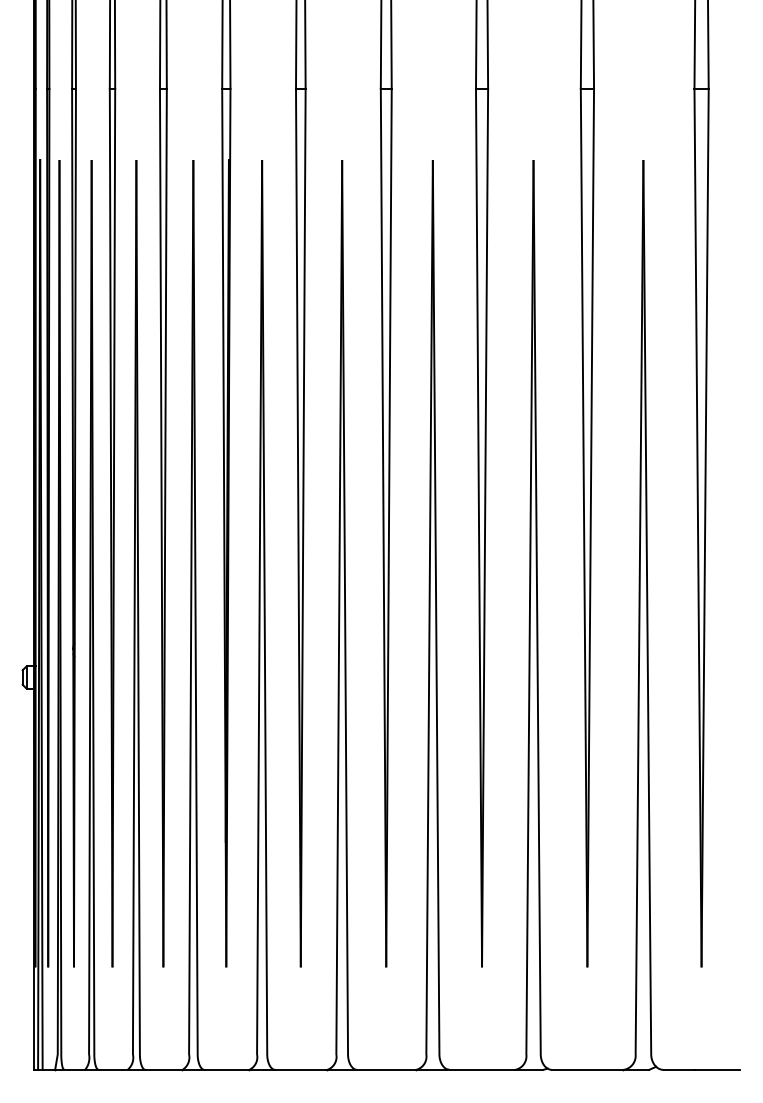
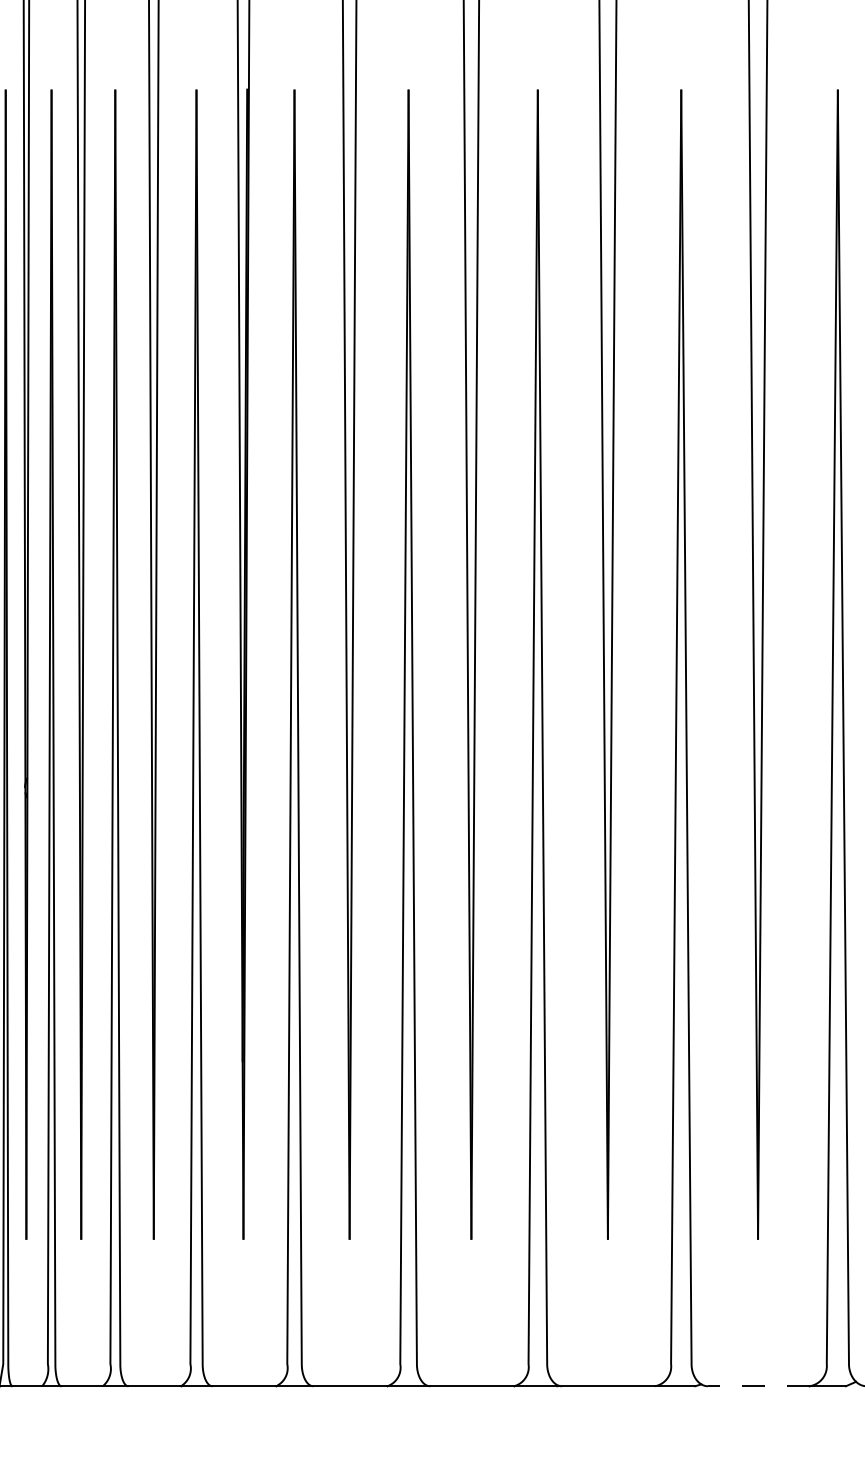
line: (587, 1069) -> (758, 1385), solid -> dashed

